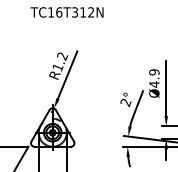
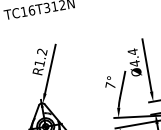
text: (154, 72) -> (133, 52), Ø4.9 -> Ø4.4
text: (125, 102) -> (110, 85), 2° -> 7°

